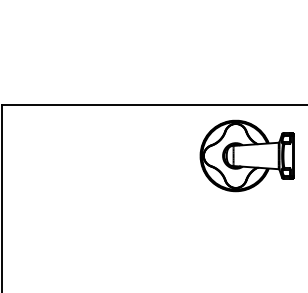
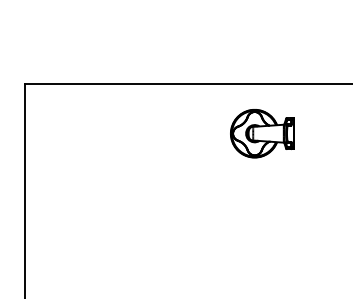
part: (247, 155) -> (262, 133), size x0.7

